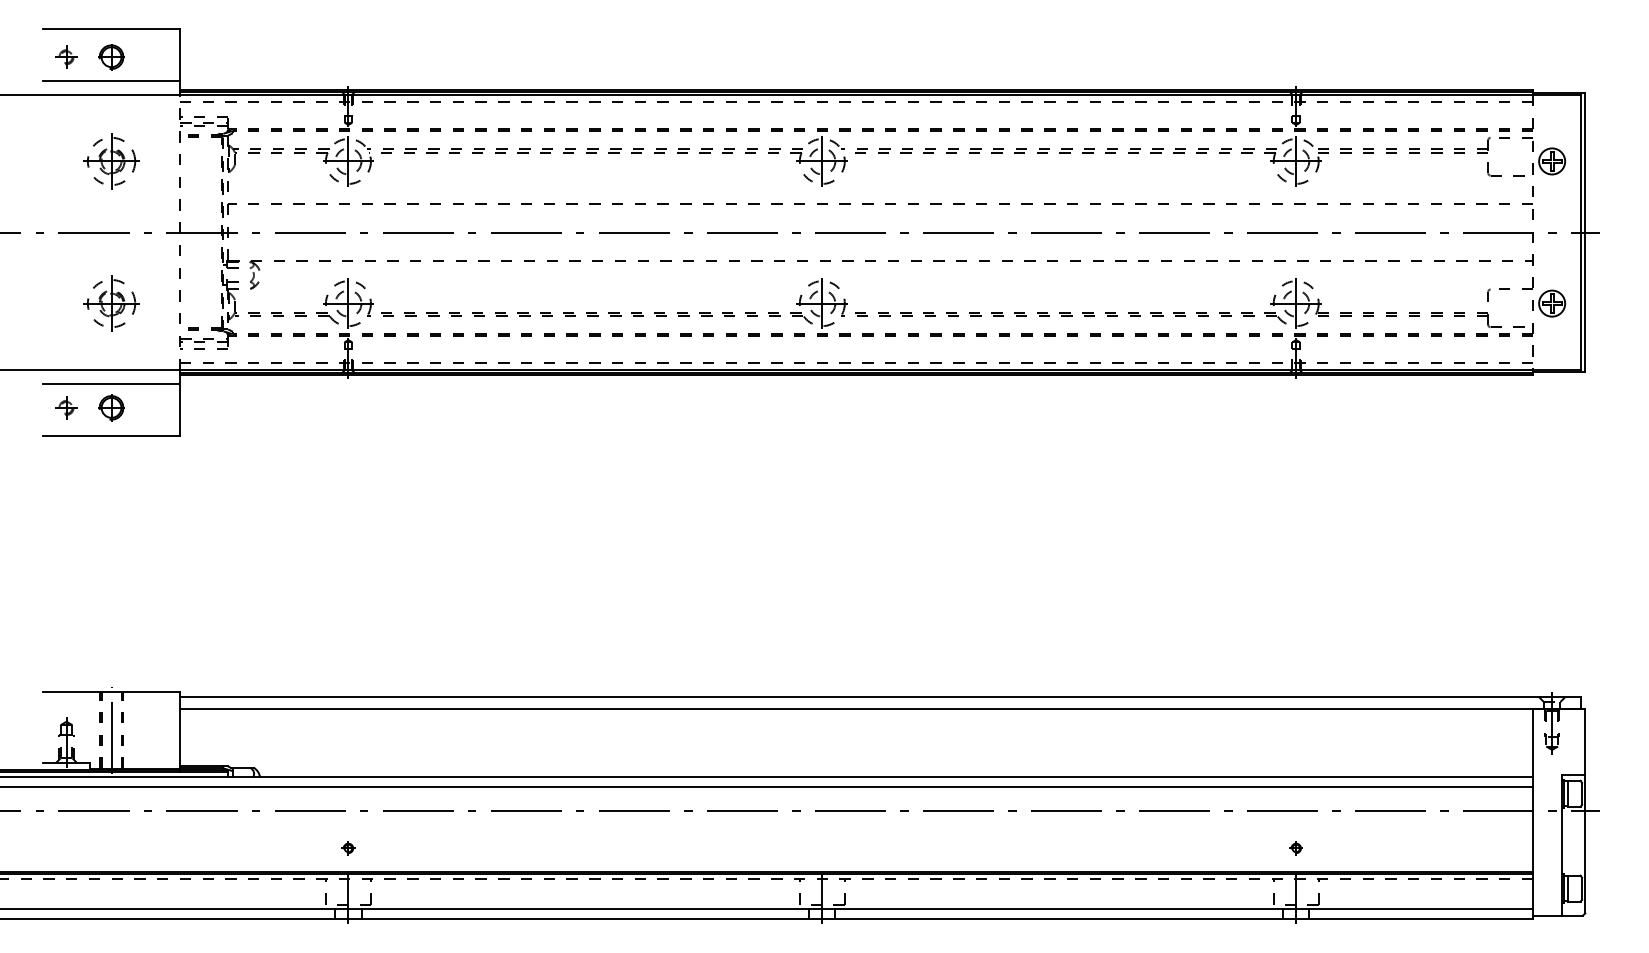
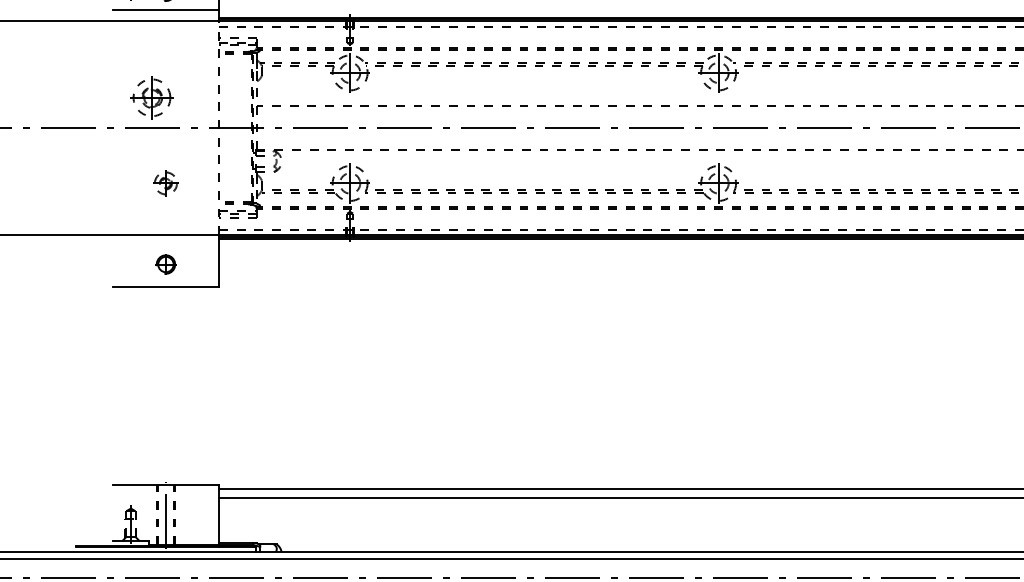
part: (111, 161) -> (151, 97), moved
part: (111, 303) -> (165, 183), size x0.6
line: (111, 384) -> (165, 246), removed
part: (66, 407) -> (130, 264), removed

